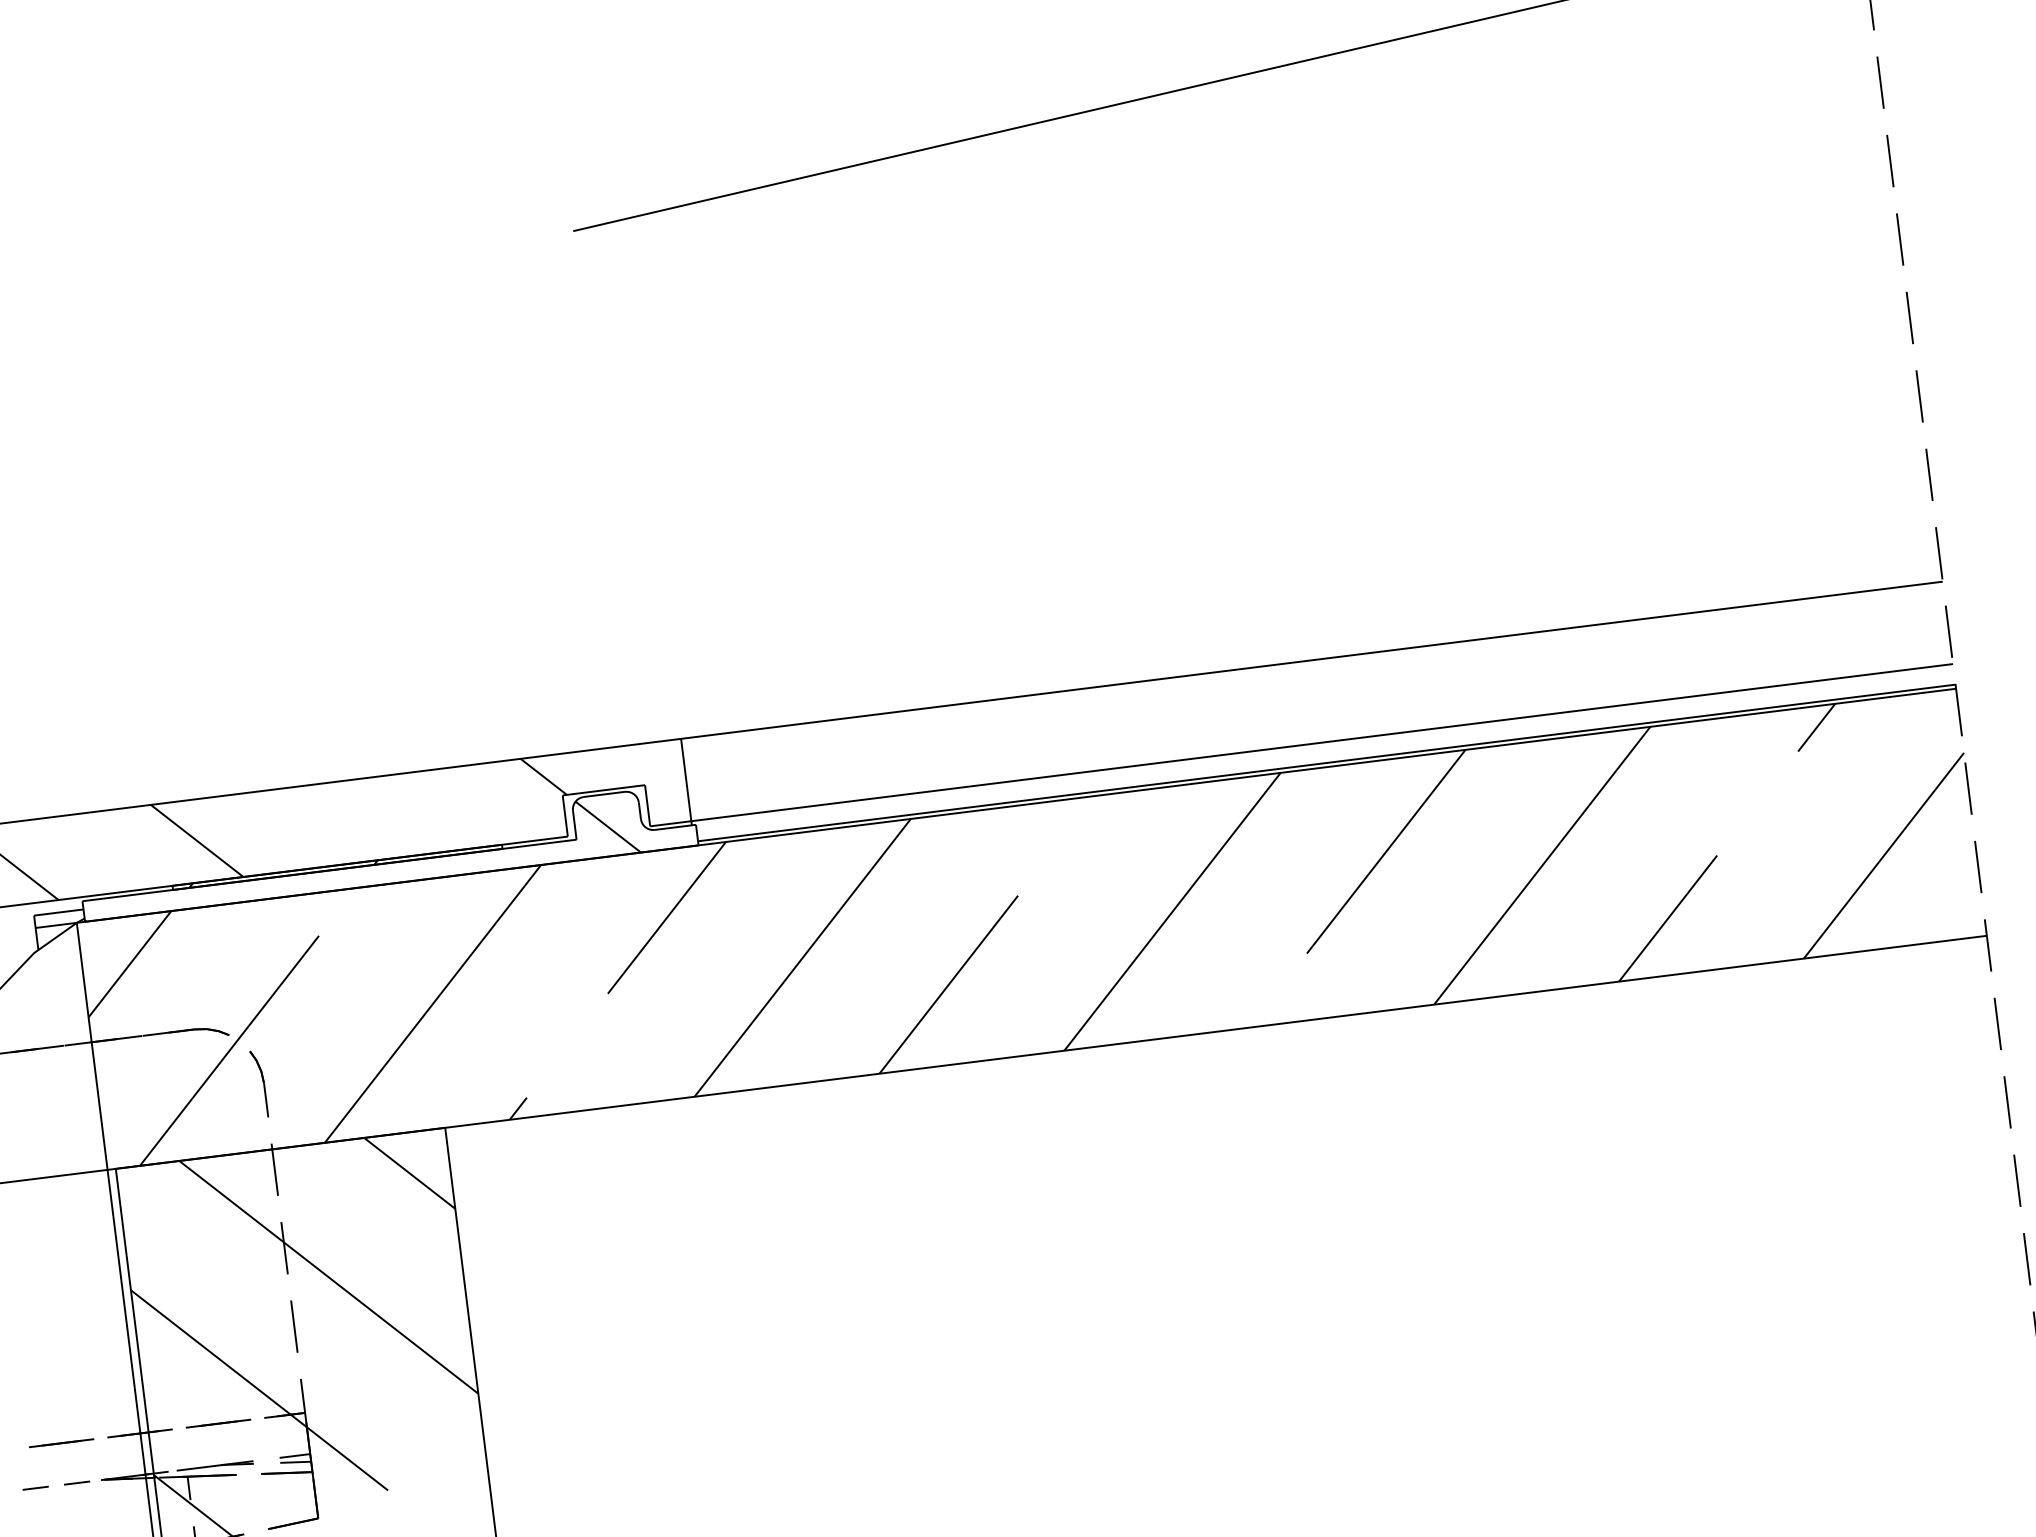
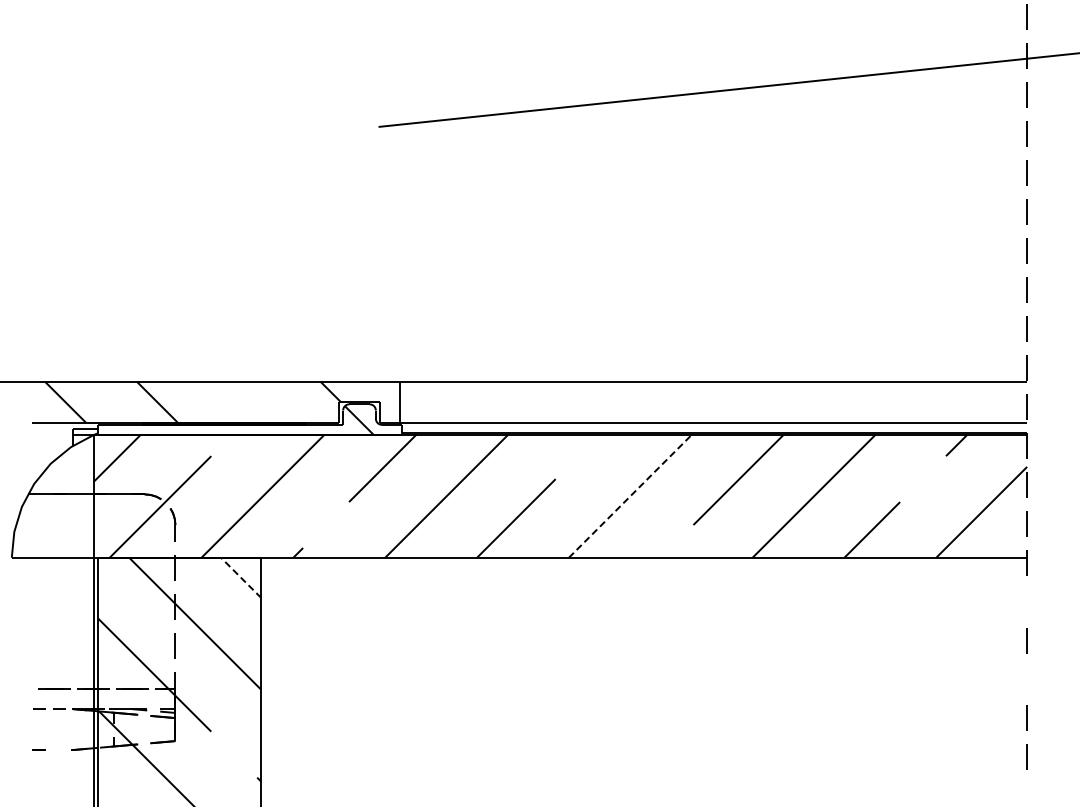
line: (1173, 911) -> (630, 496), solid -> dashed
line: (1996, 1023) -> (1026, 601), removed
line: (408, 1172) -> (240, 577), solid -> dashed
line: (2015, 1178) -> (1026, 678), removed

